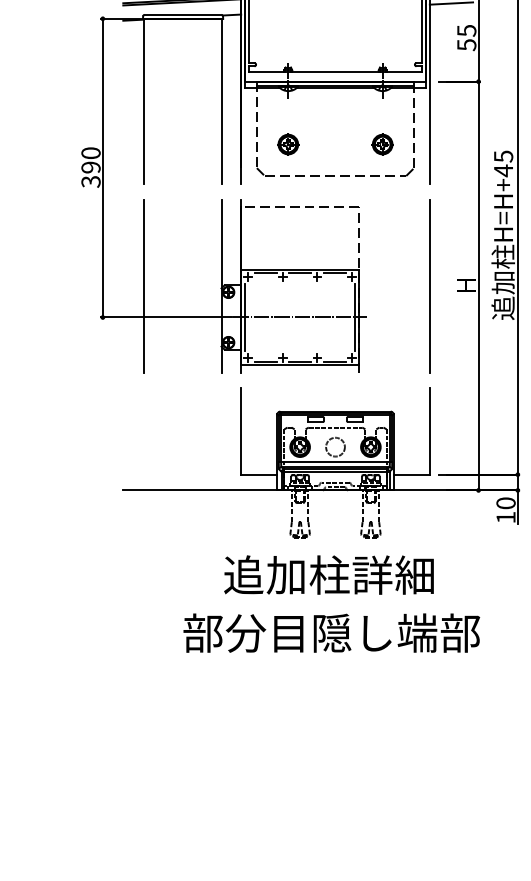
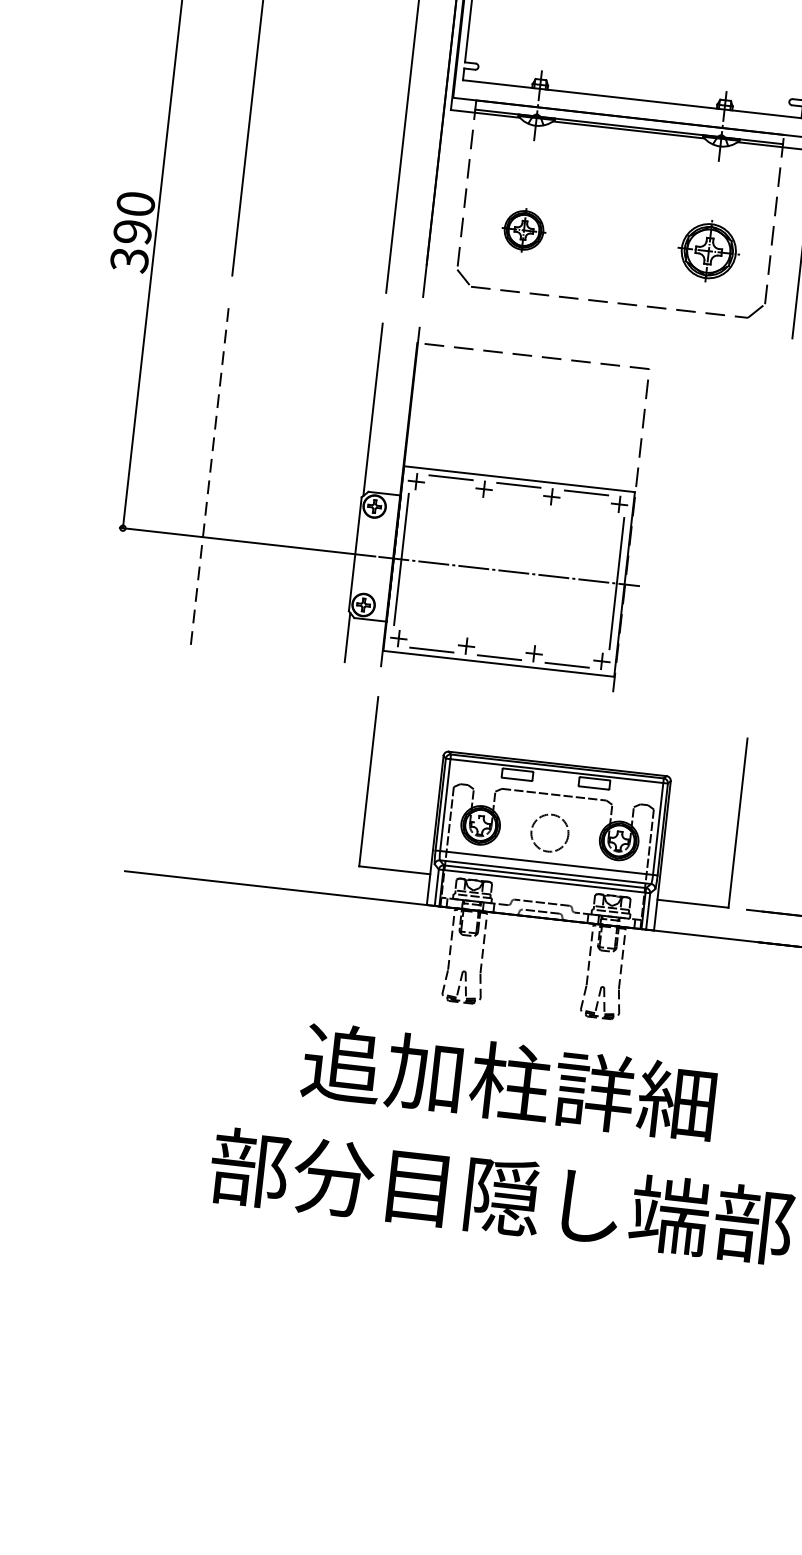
part: (382, 144) -> (708, 250), size x1.4
line: (143, 285) -> (209, 474), solid -> dashed
line: (429, 285) -> (769, 537), removed

